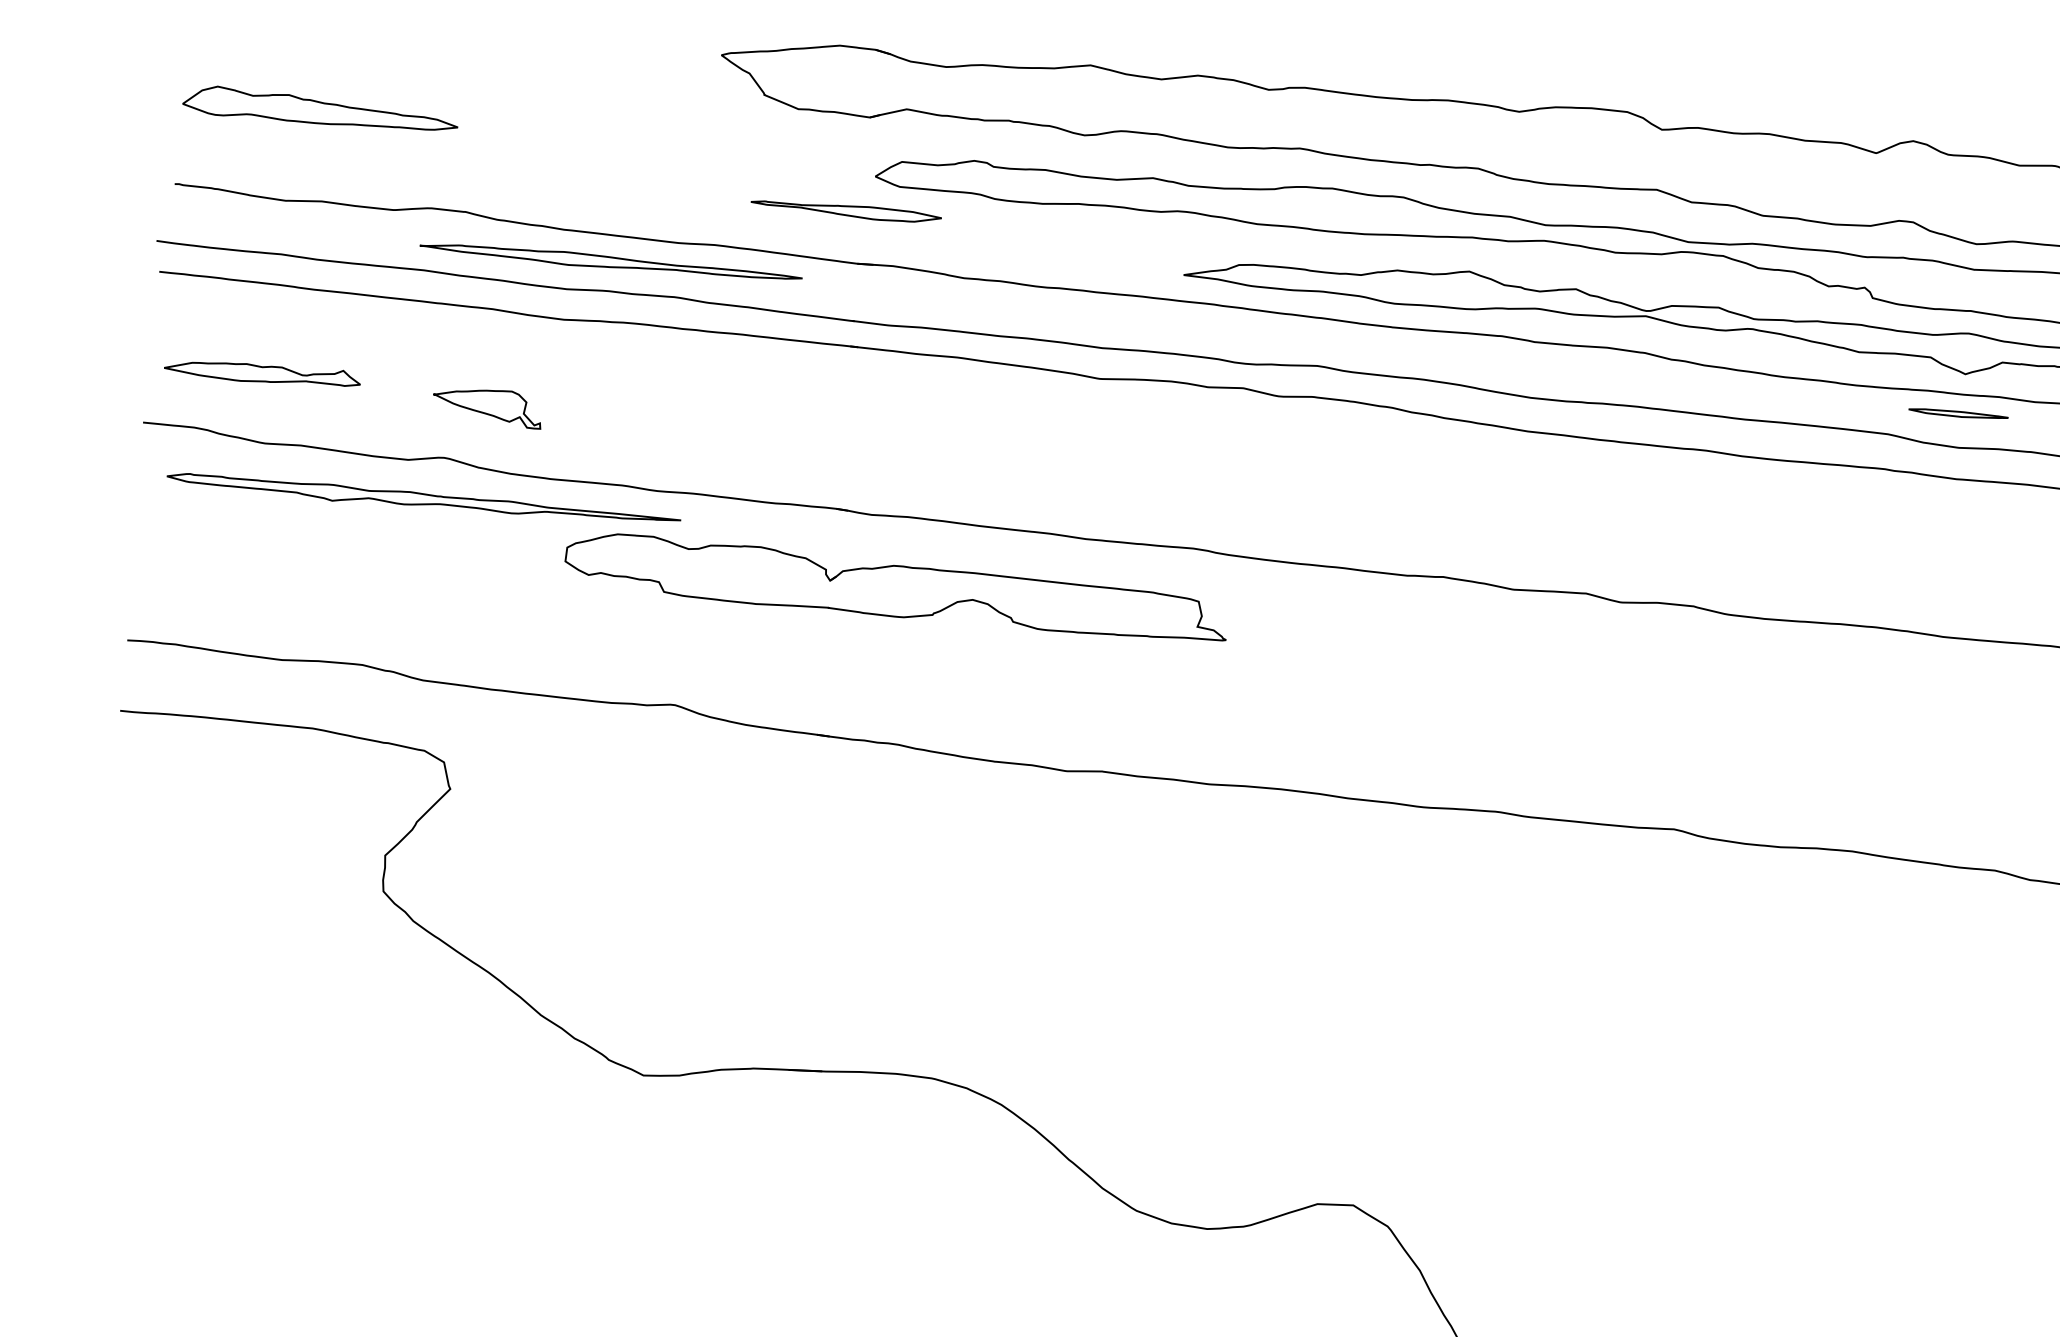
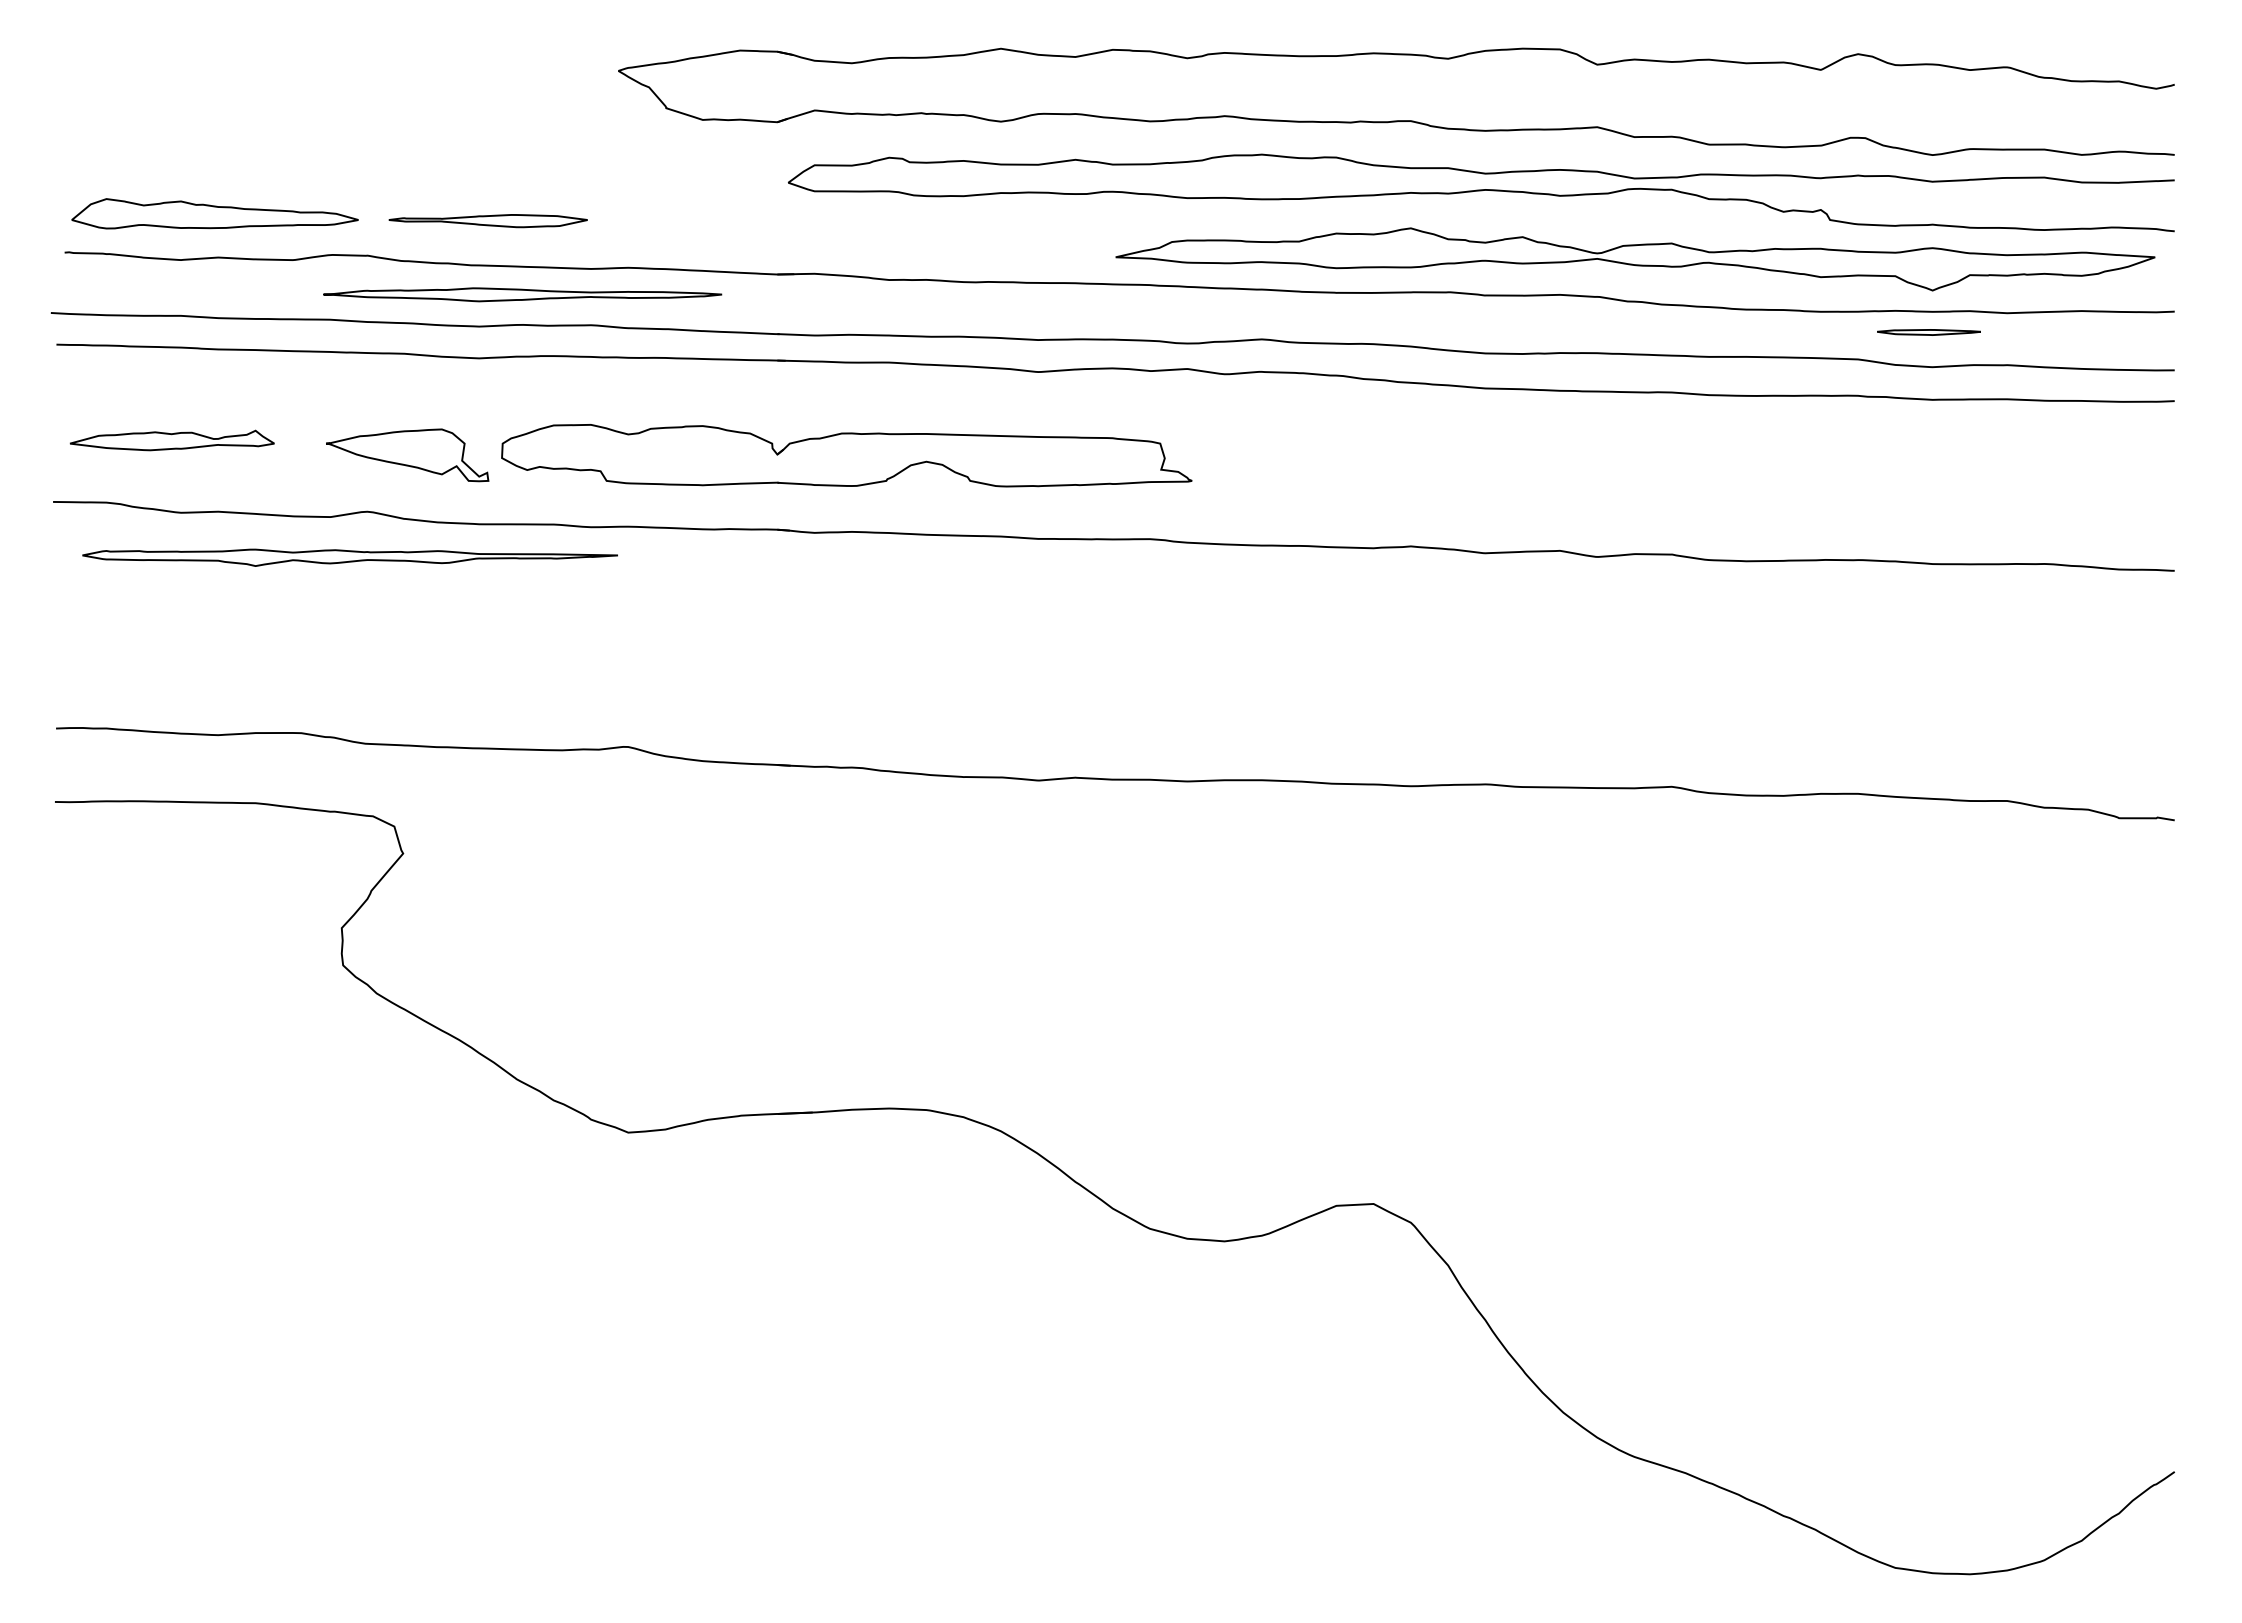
part: (320, 109) -> (214, 213), moved
part: (845, 211) -> (487, 221), moved
part: (487, 407) -> (407, 455), size x1.43
part: (896, 587) -> (846, 455), moved

